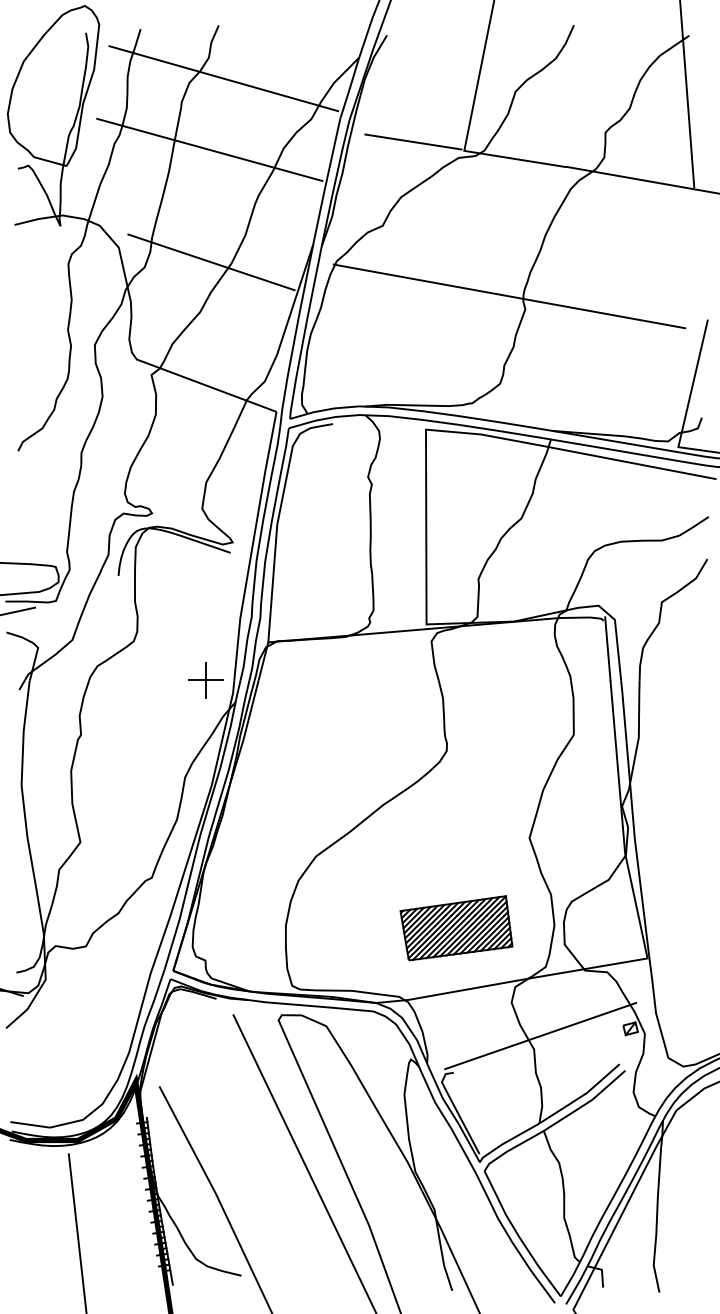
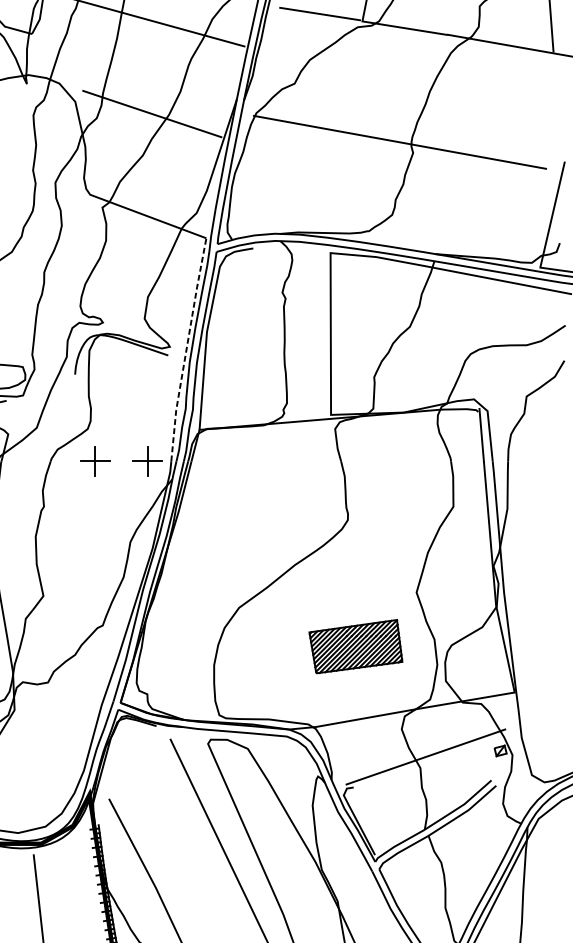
line: (252, 545) -> (186, 349), solid -> dashed
part: (142, 680) -> (95, 461), added
part: (456, 928) -> (355, 646), moved

